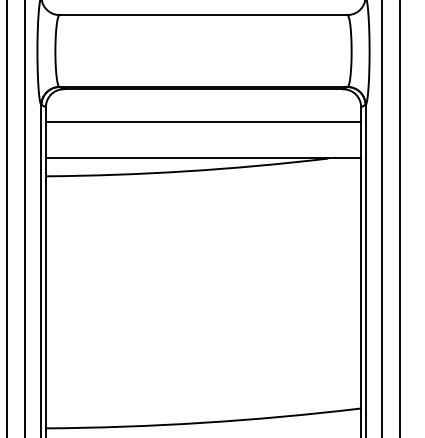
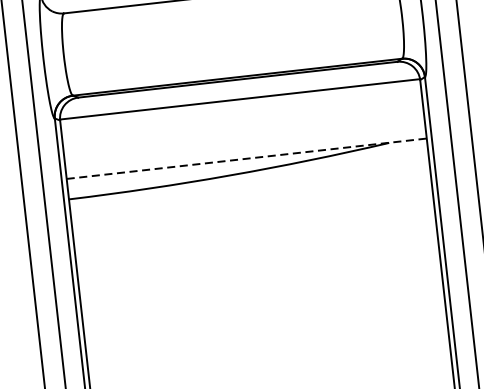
line: (203, 122) -> (240, 99), moved
line: (203, 158) -> (246, 158), solid -> dashed

